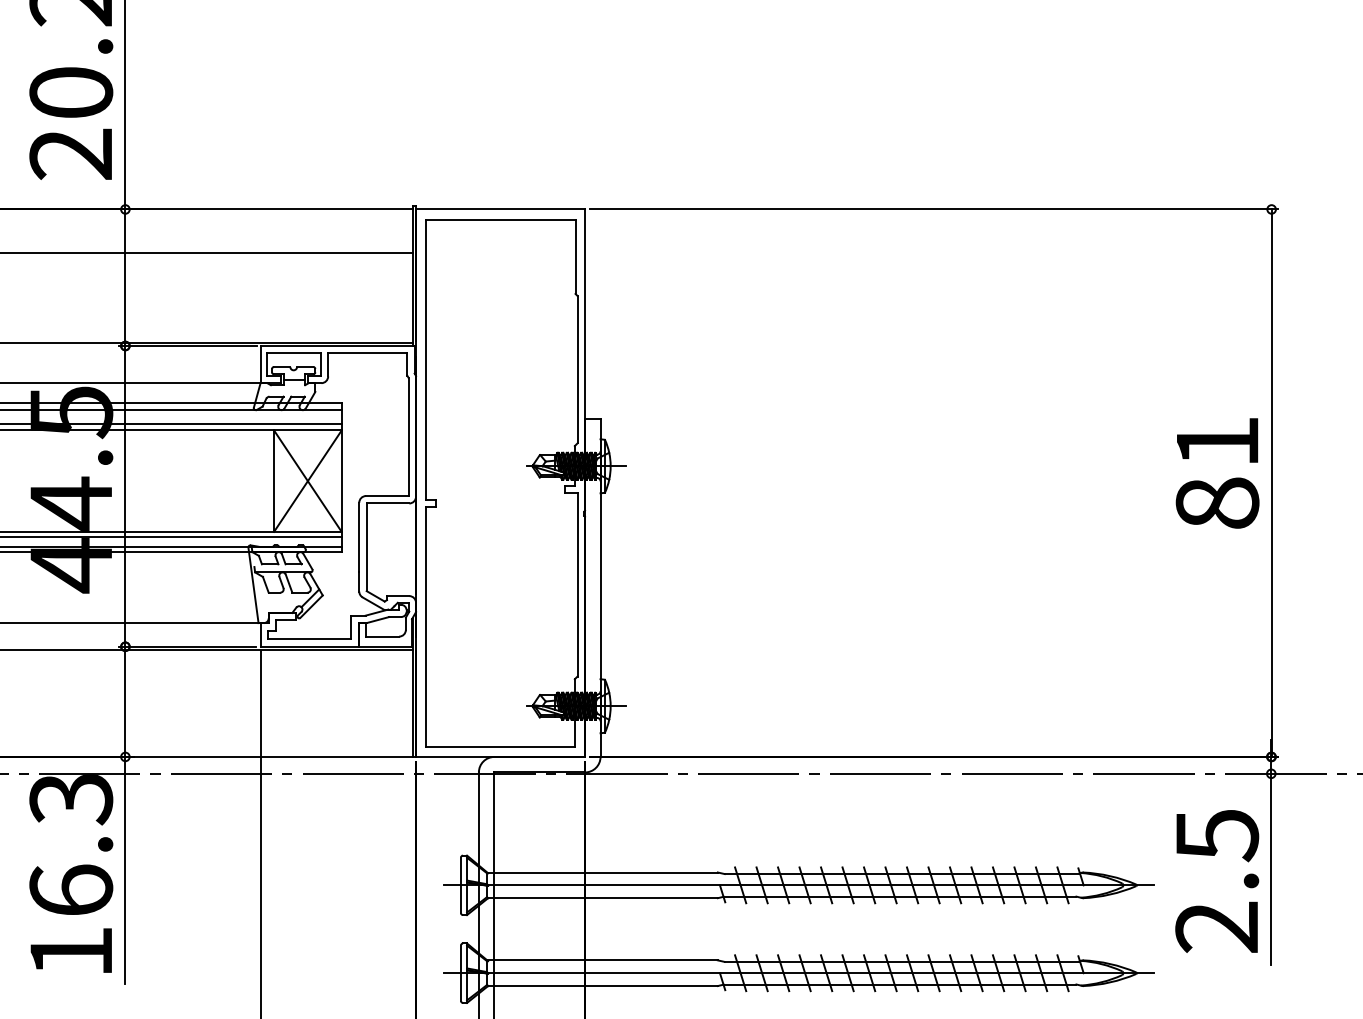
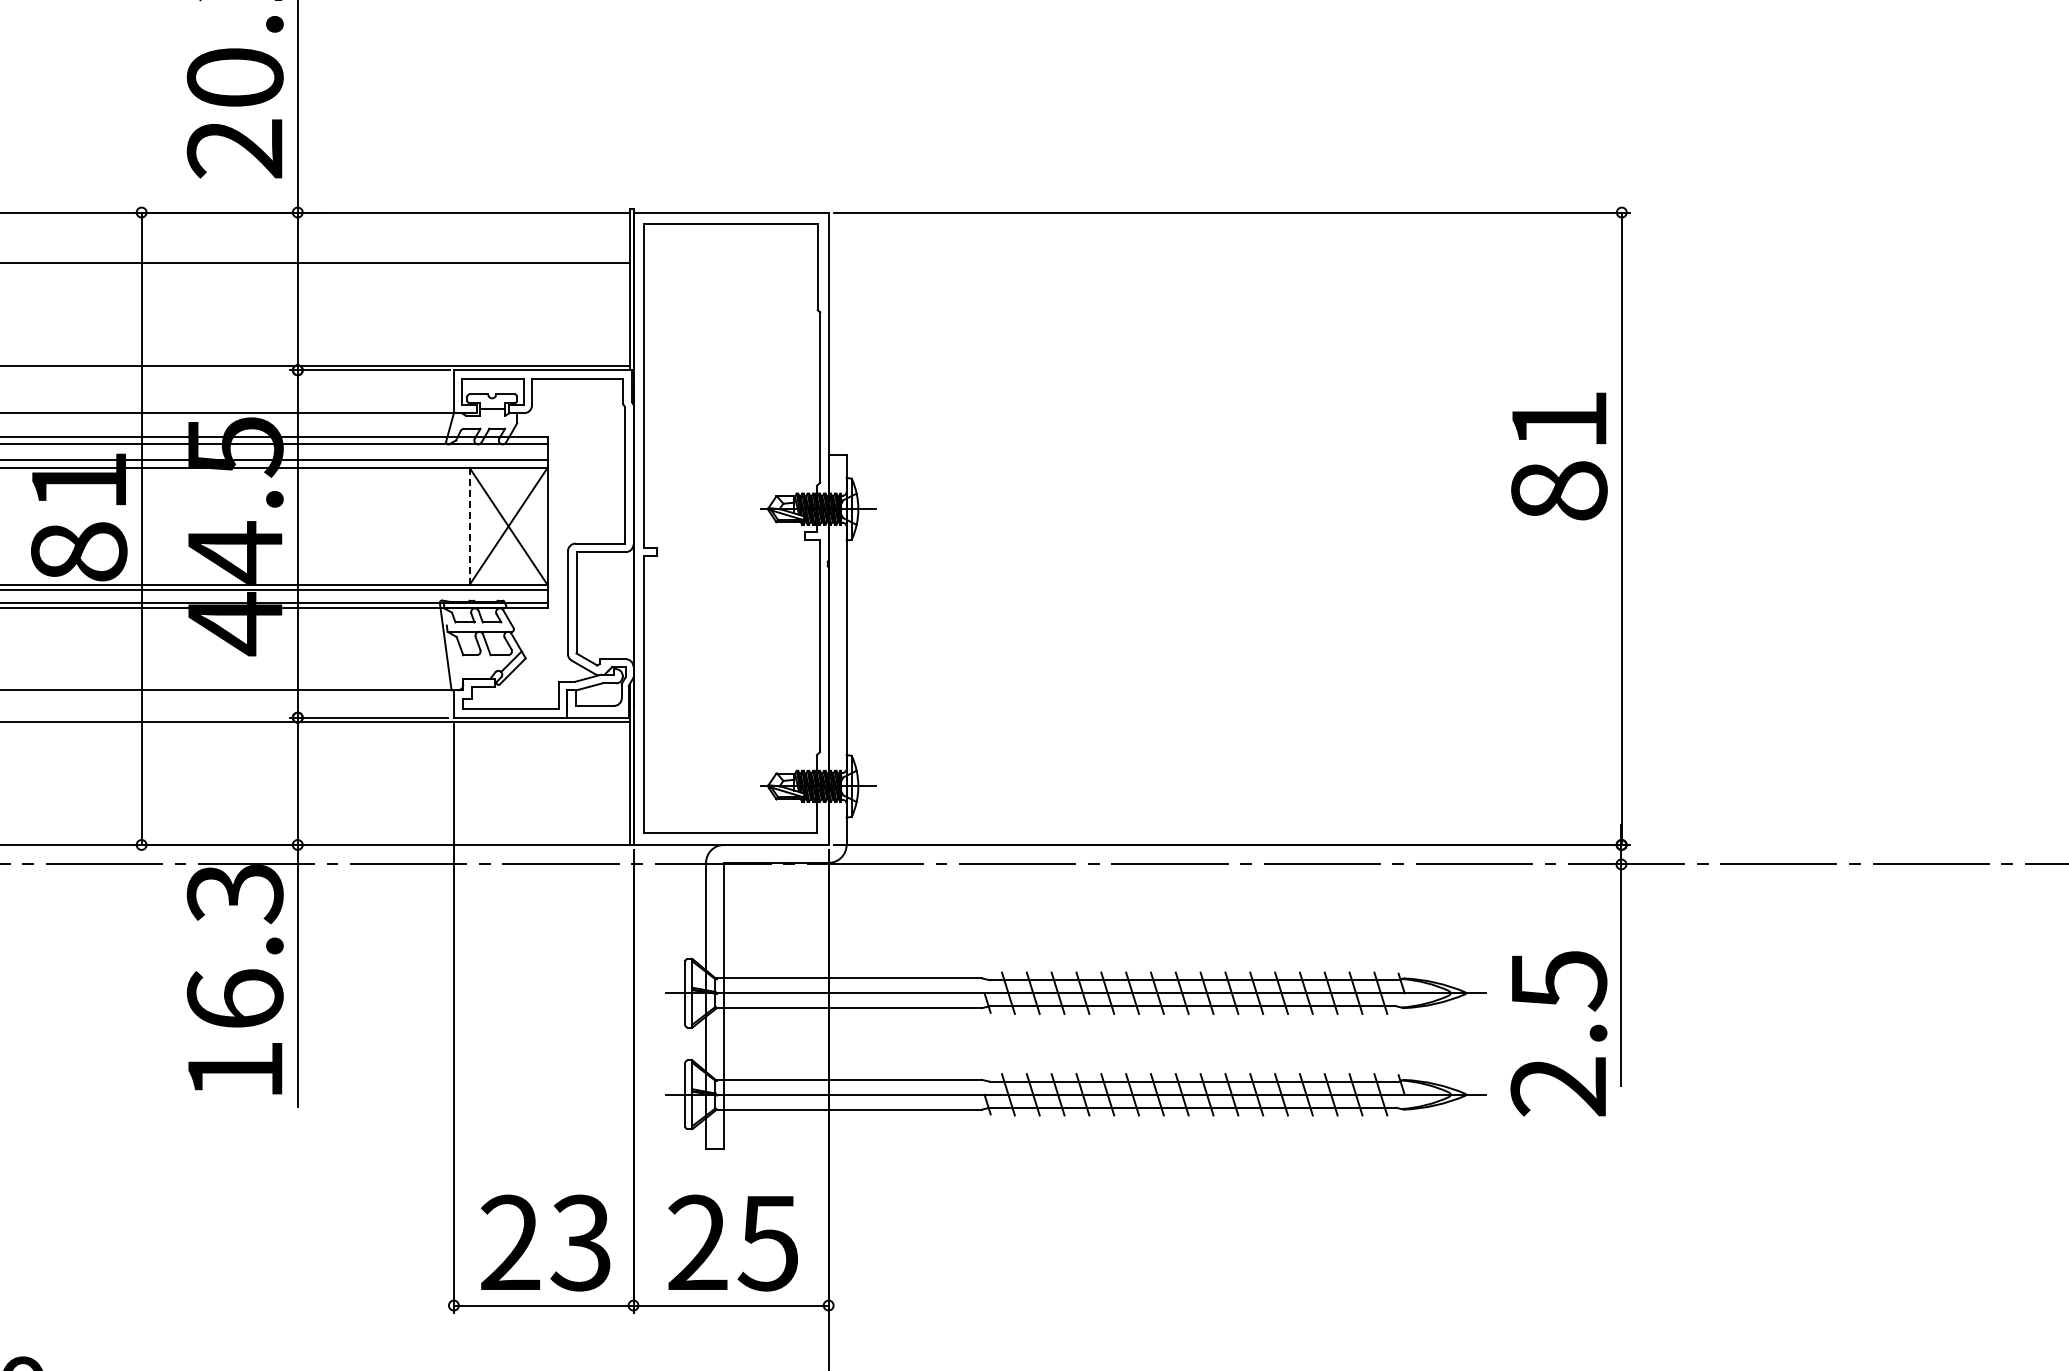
text: (1217, 473) -> (1559, 456), moved
line: (274, 481) -> (469, 526), solid -> dashed
text: (1216, 881) -> (1558, 1033), moved

